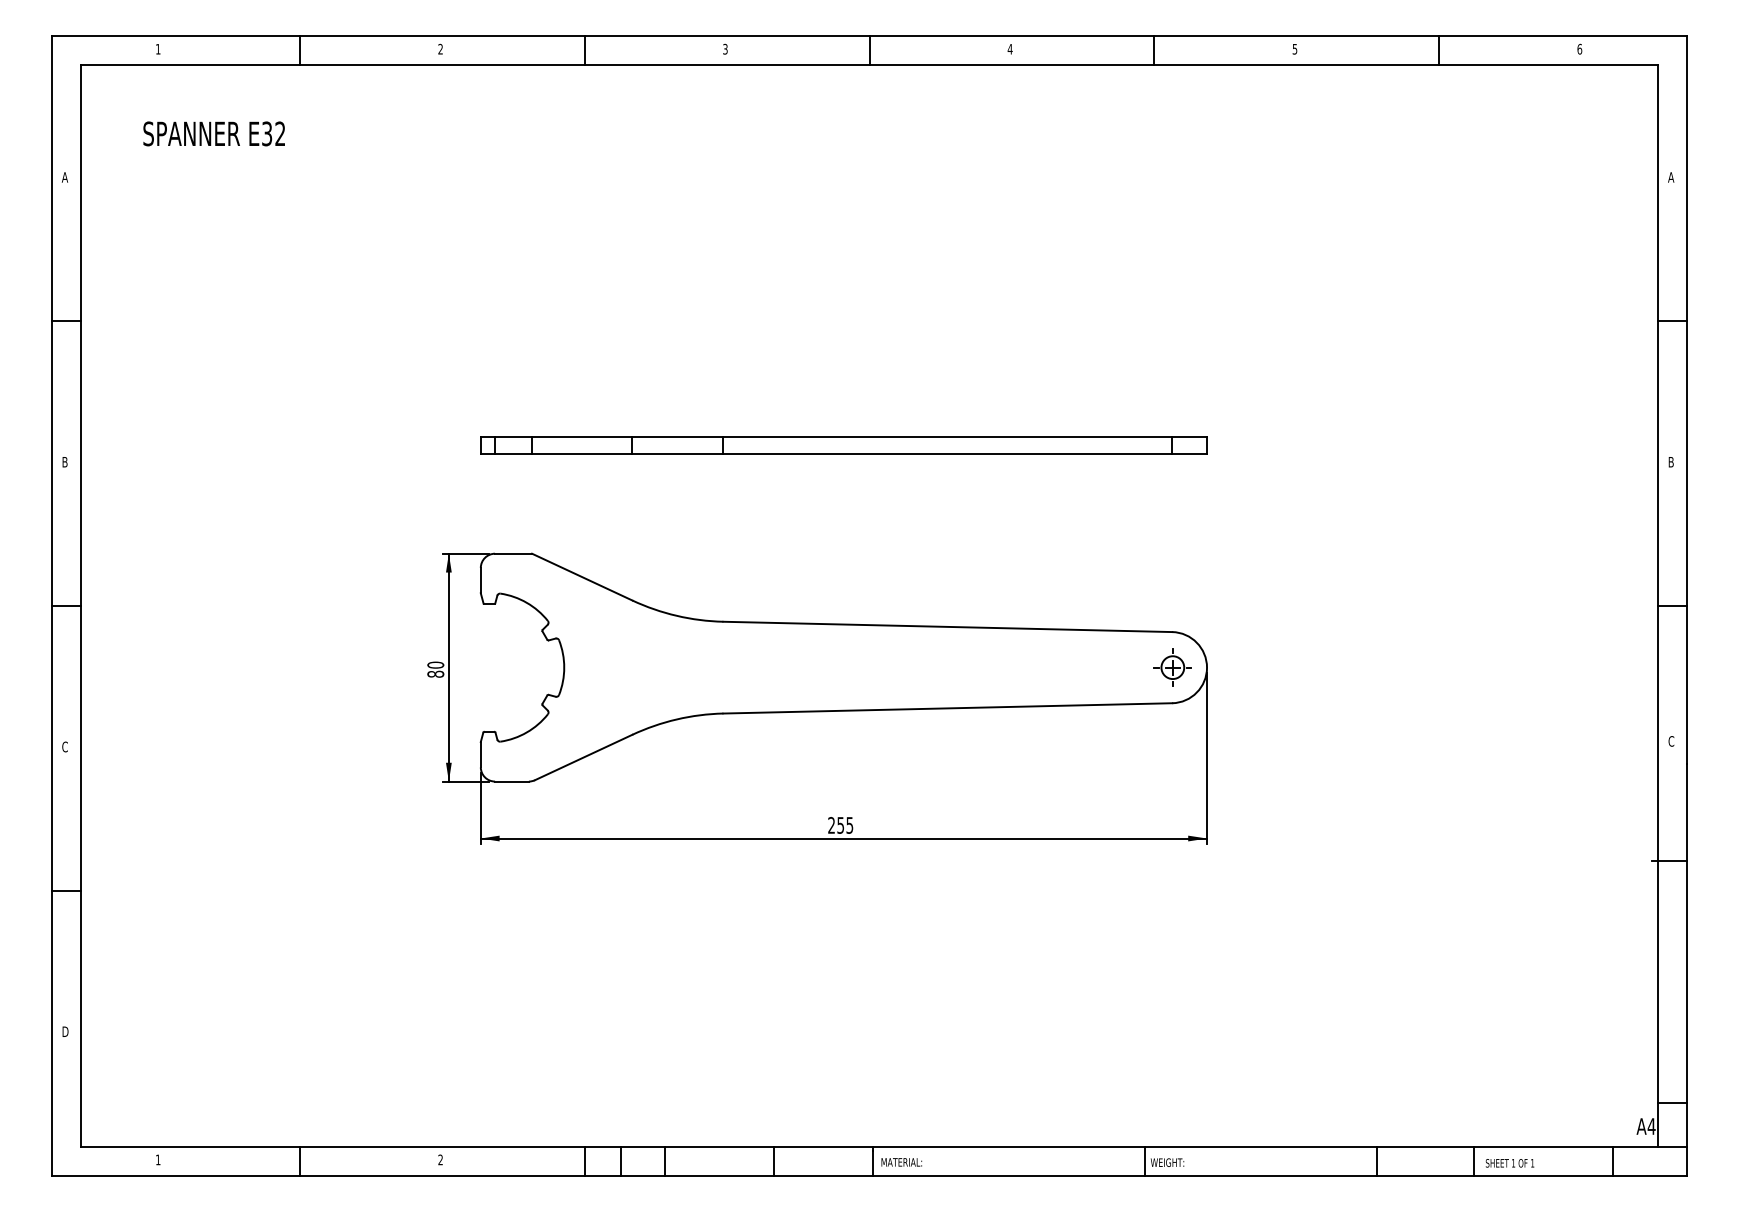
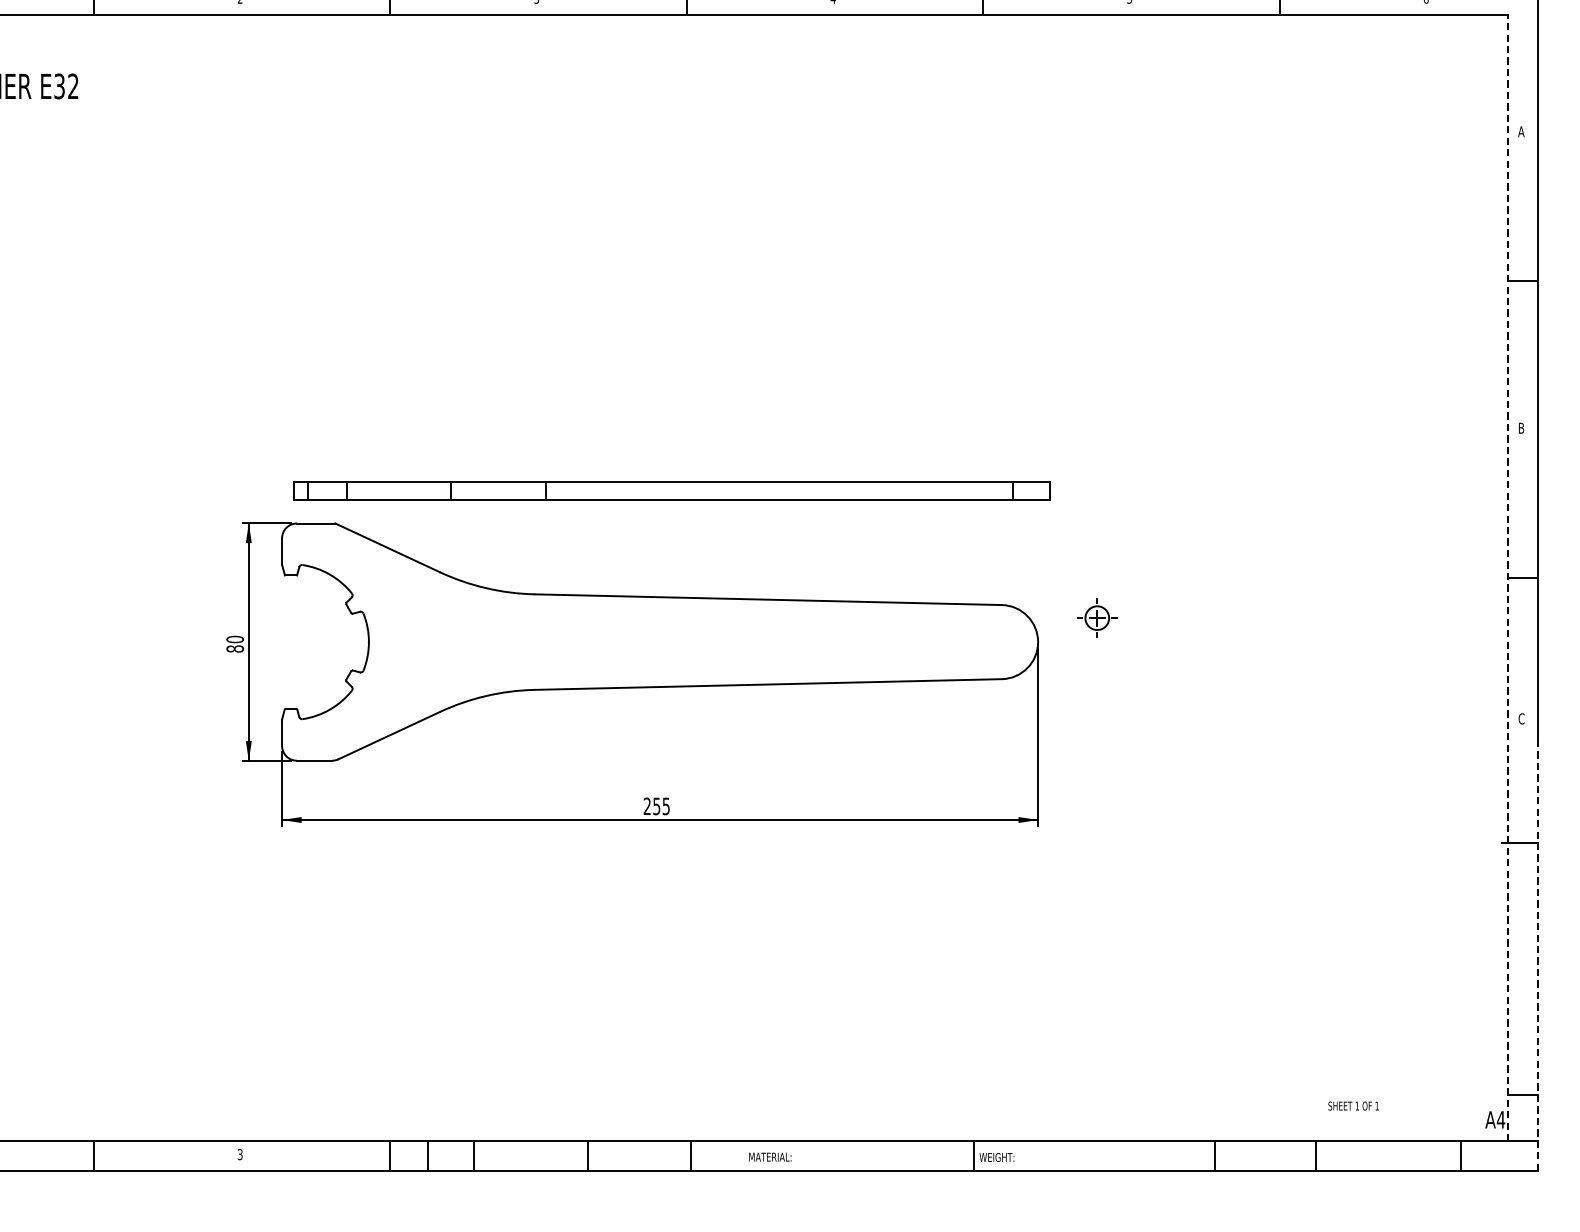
part: (843, 445) -> (671, 490), moved
line: (1658, 605) -> (1508, 577), solid -> dashed
part: (1172, 667) -> (1096, 618), moved
line: (1686, 969) -> (1537, 956), solid -> dashed
text: (440, 1160) -> (240, 1155), 2 -> 3
text: (901, 1162) -> (770, 1157), moved
text: (1509, 1163) -> (1353, 1106), moved

